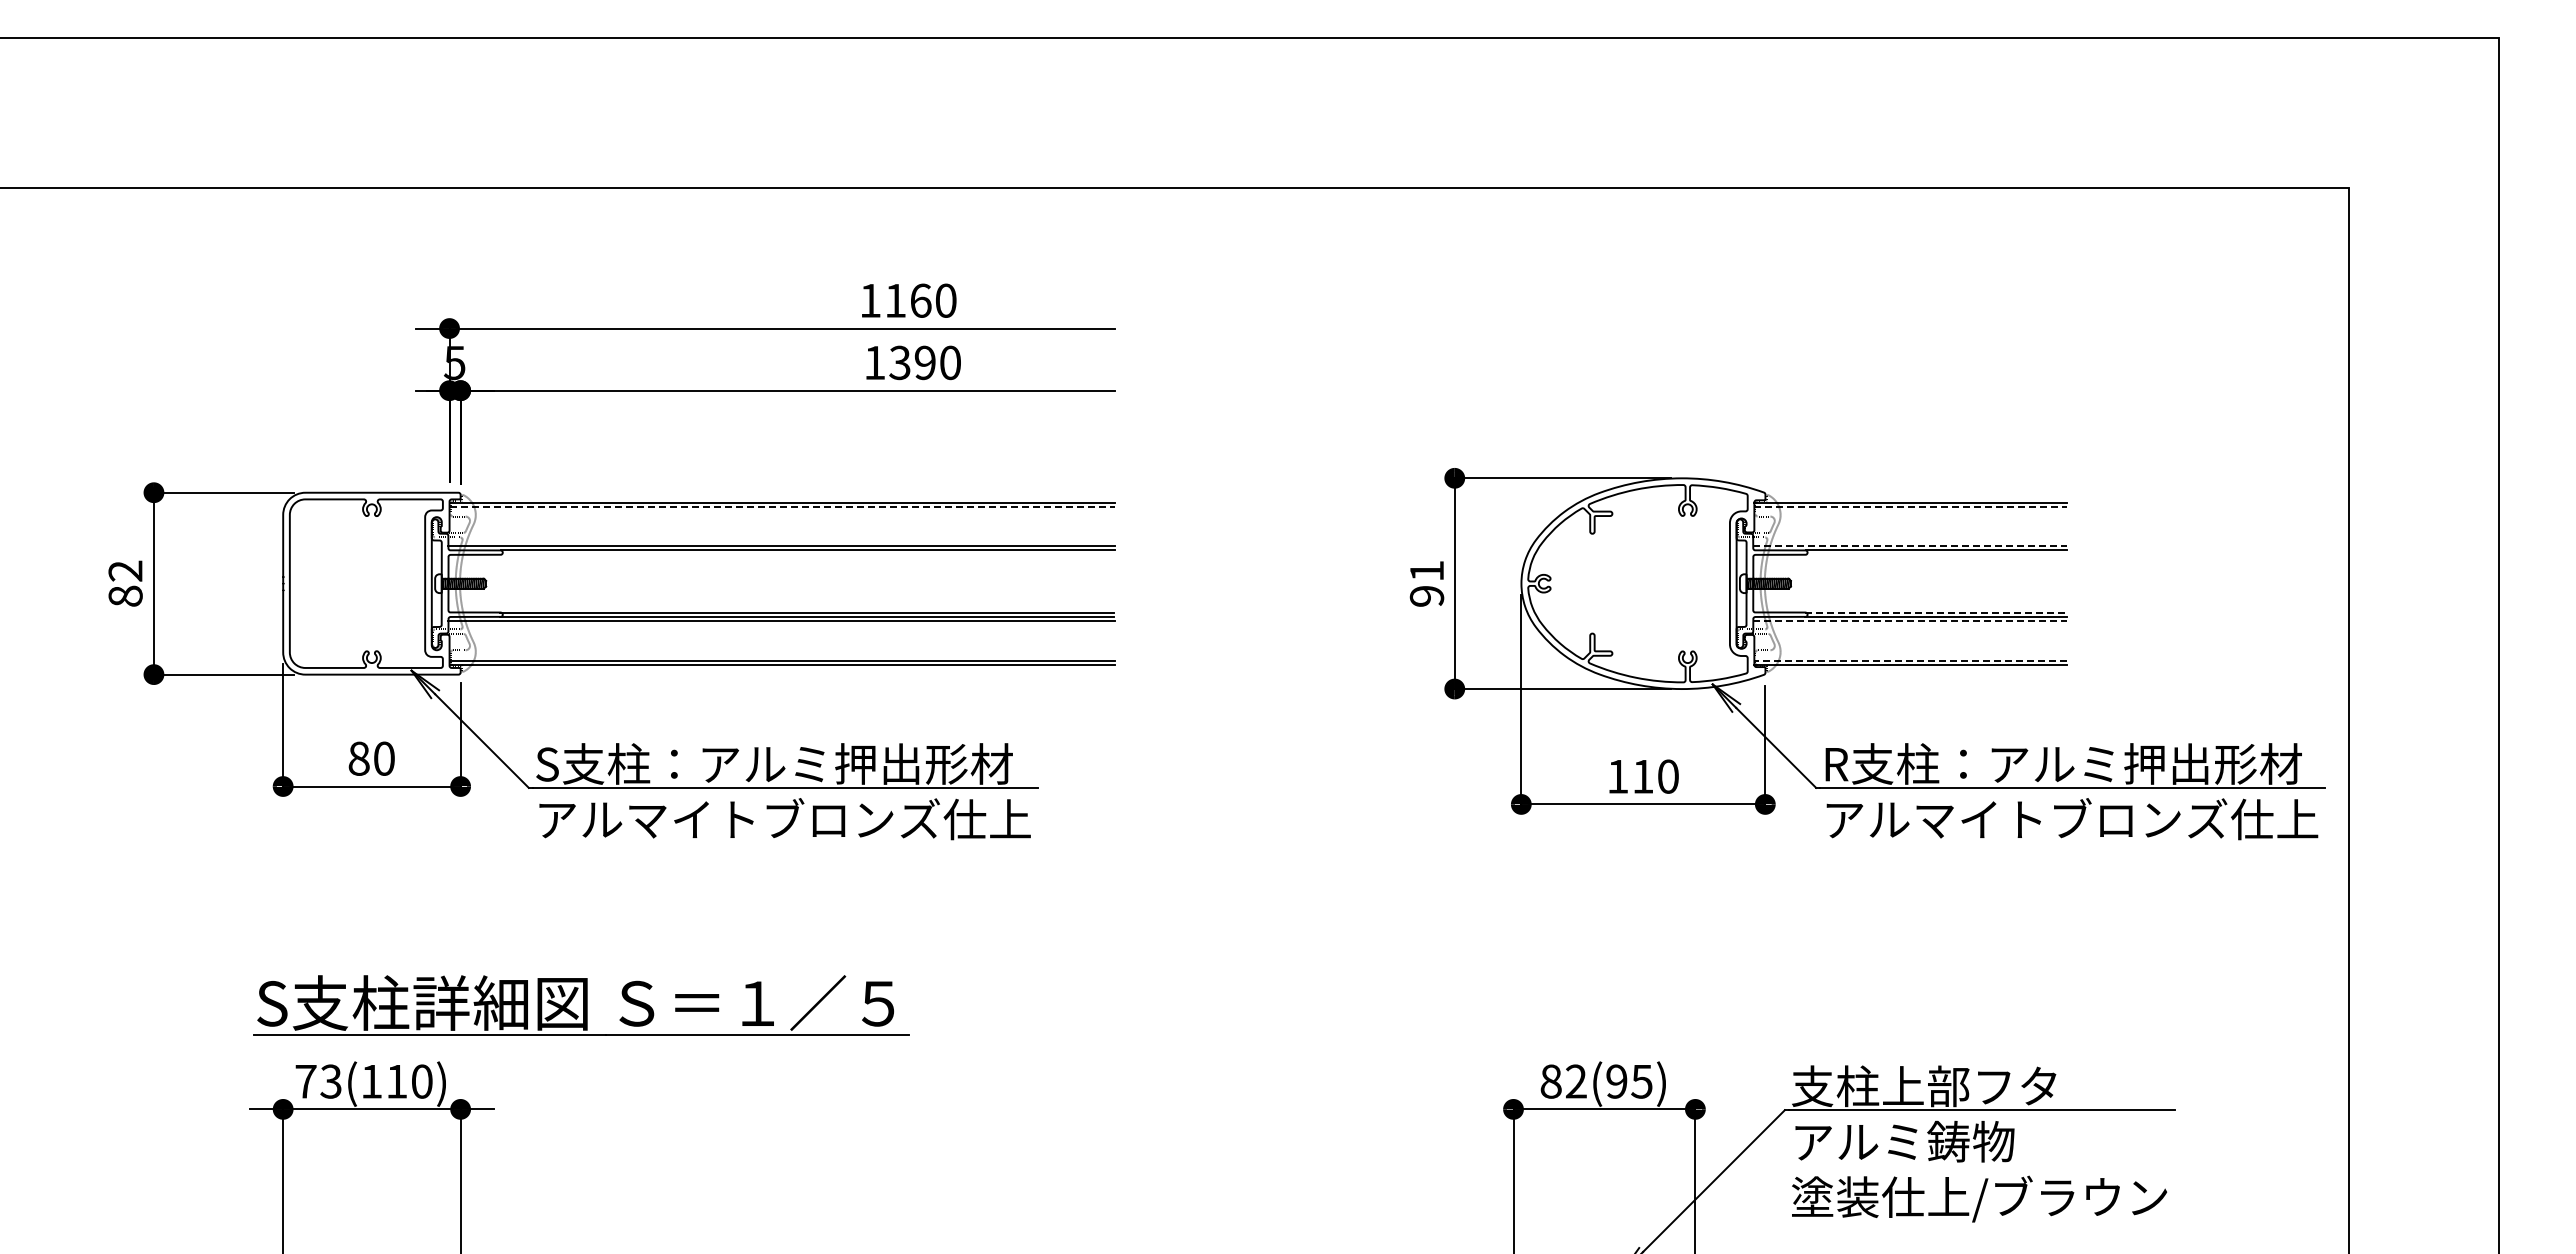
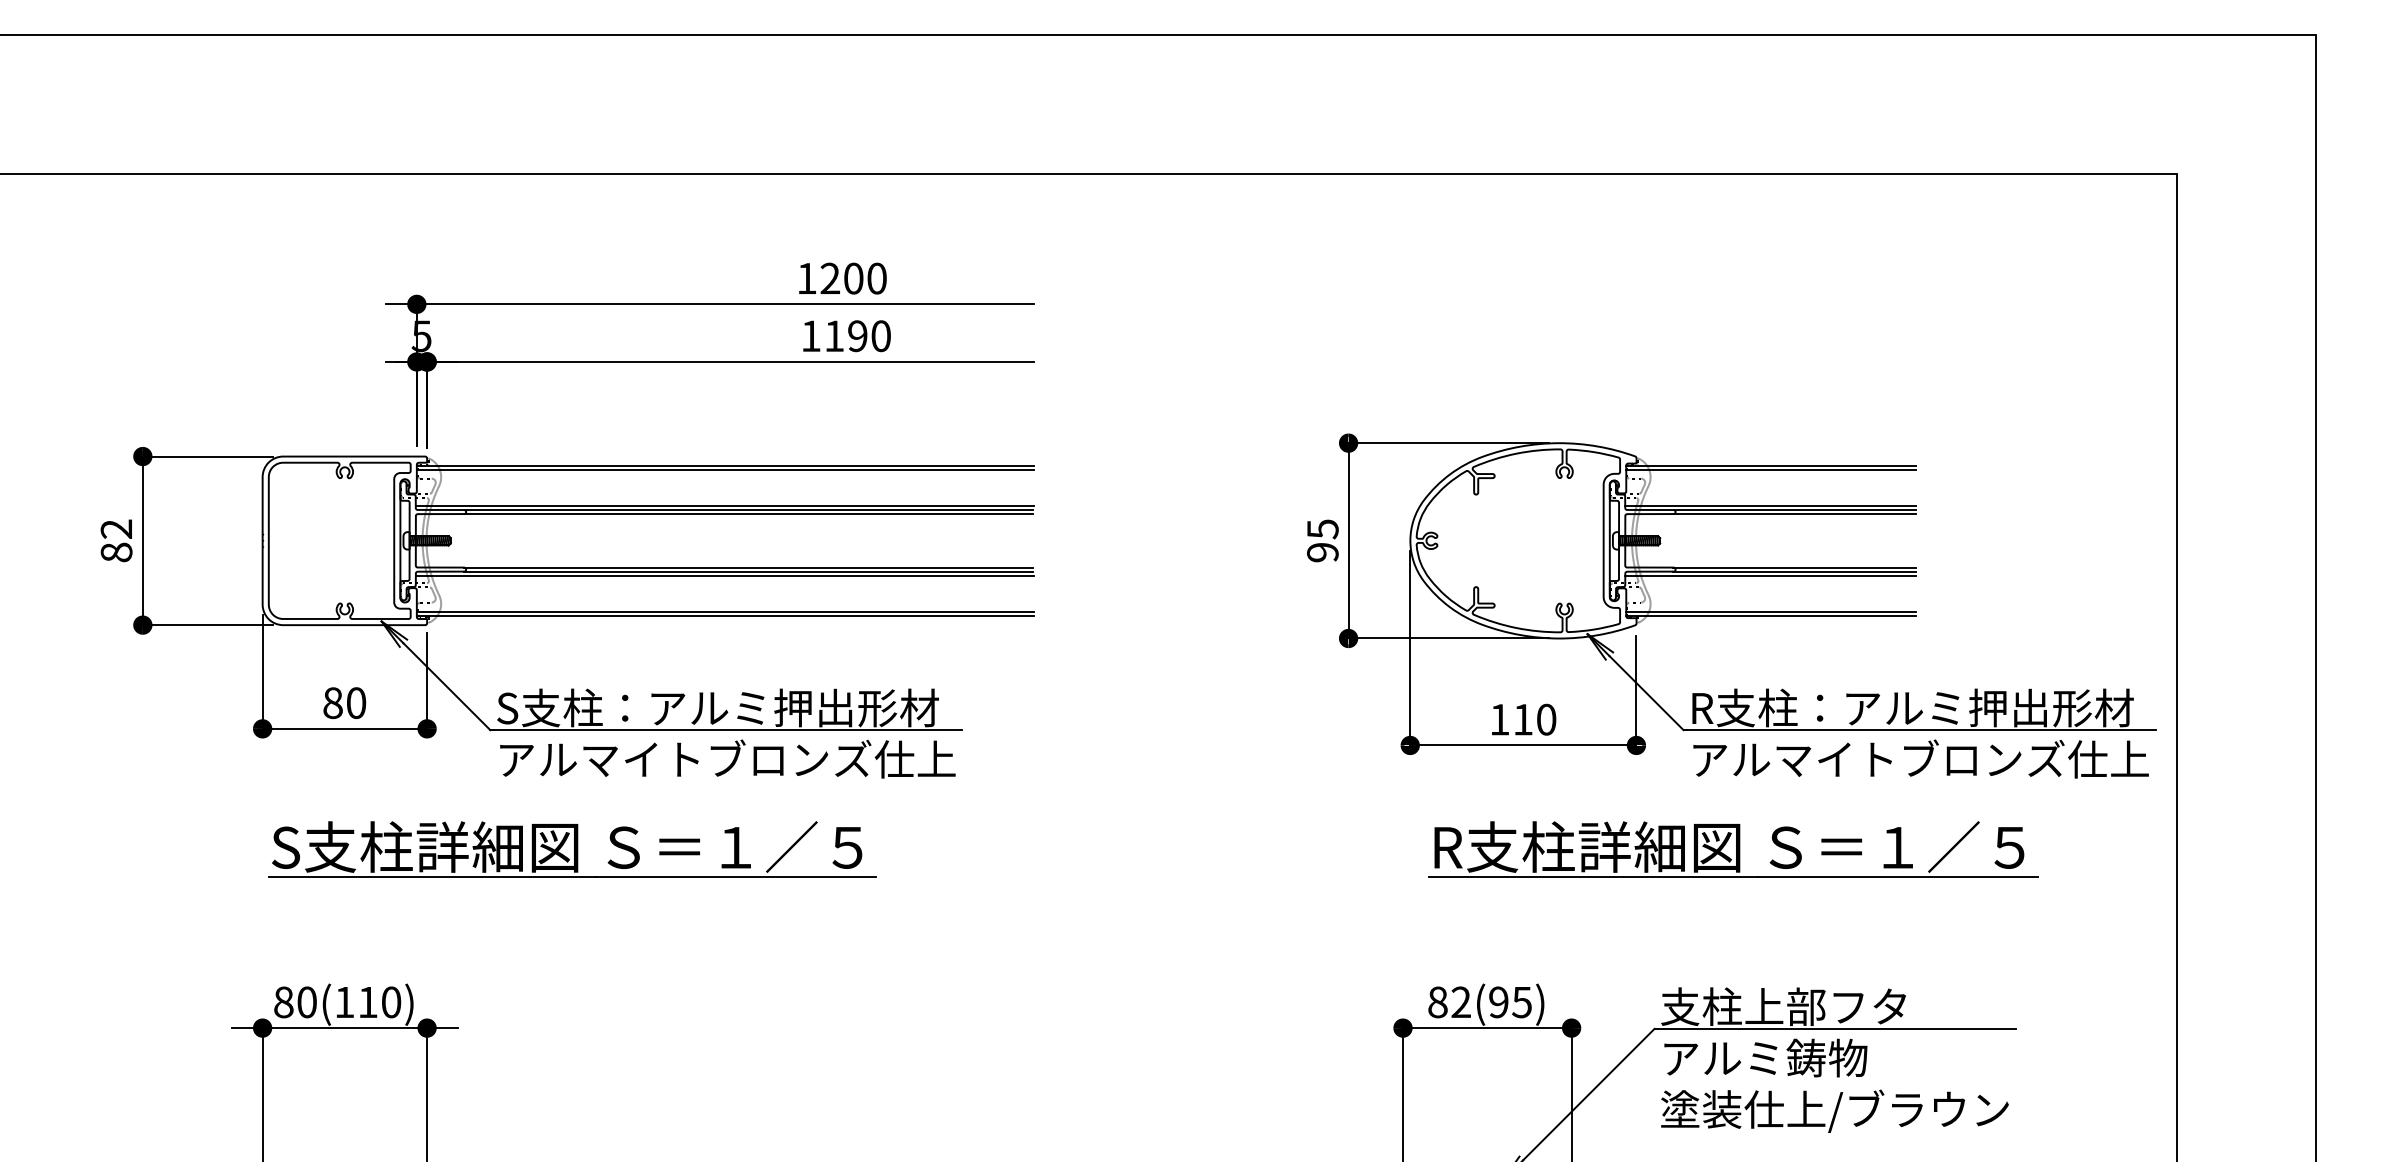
text: (908, 300) -> (842, 278), 1160 -> 1200
text: (899, 362) -> (833, 335), 1390 -> 1190
line: (782, 507) -> (725, 470), dashed -> solid
line: (1910, 507) -> (1770, 470), dashed -> solid
line: (1909, 545) -> (1770, 505), dashed -> solid
line: (807, 554) -> (748, 513), added
line: (1935, 554) -> (1794, 513), added
text: (1427, 571) -> (1323, 529), 91 -> 95
line: (1935, 612) -> (1794, 567), dashed -> solid
line: (1909, 621) -> (1770, 575), dashed -> solid
line: (1909, 660) -> (1770, 612), dashed -> solid
part: (1869, 916) -> (1732, 849), added
part: (581, 1005) -> (572, 849), moved
text: (318, 1081) -> (295, 1002), 73(110) -> 80(110)

